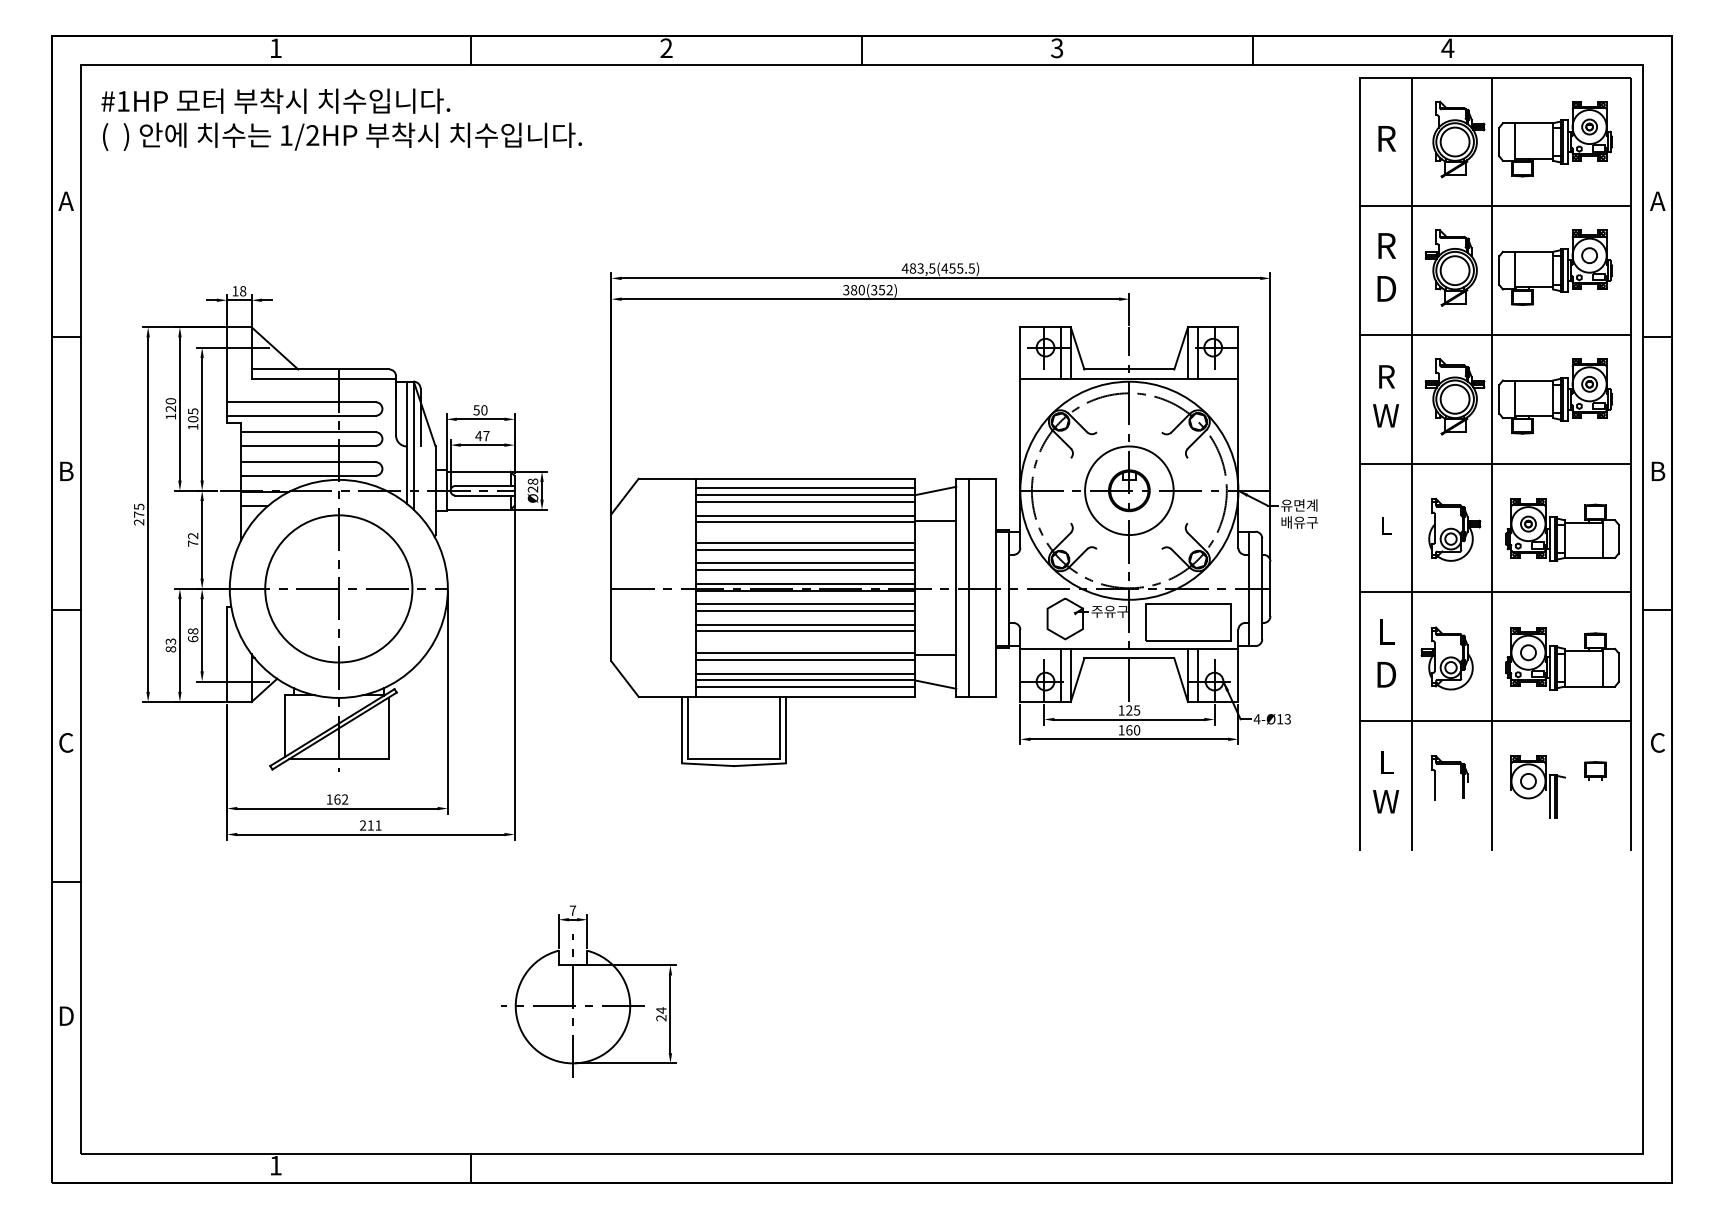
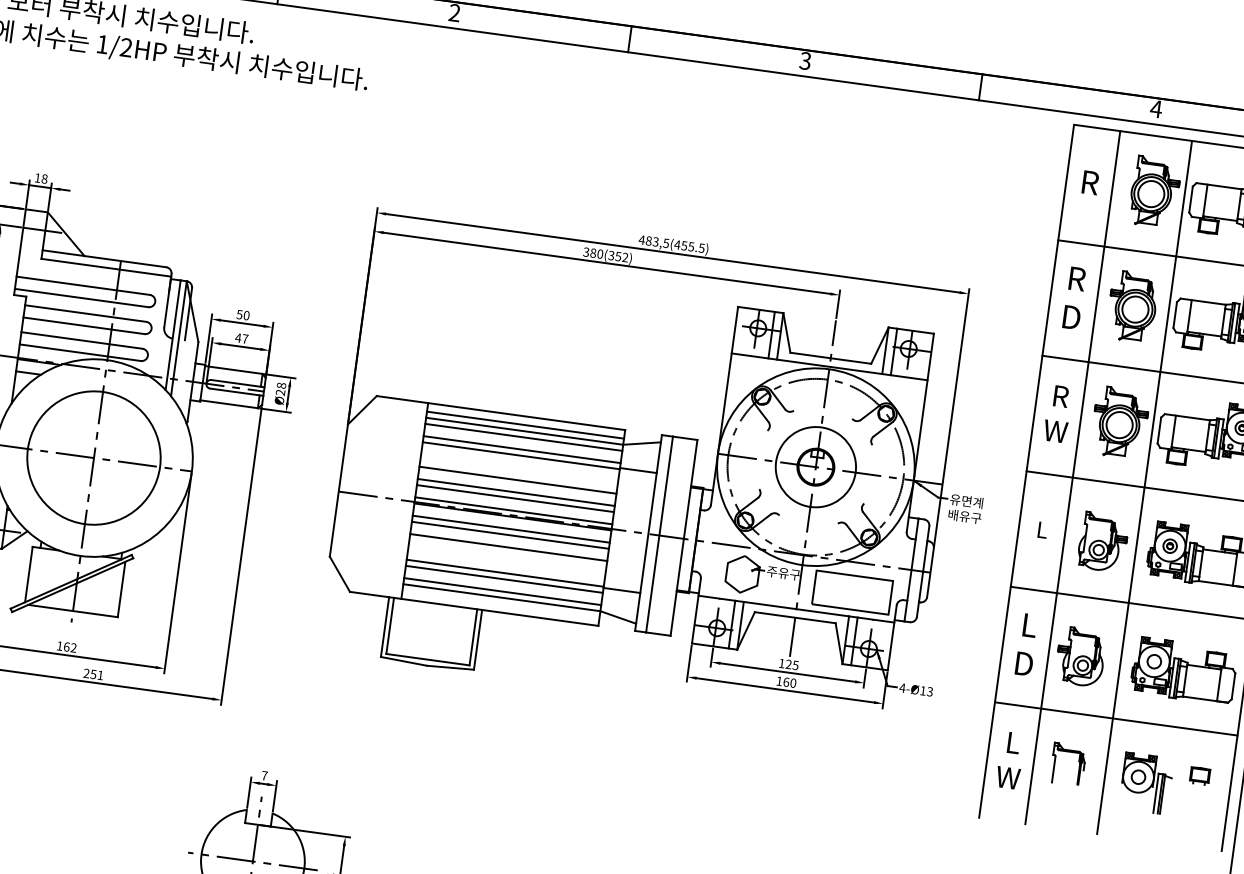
line: (805, 542) -> (518, 473), removed
line: (805, 631) -> (507, 553), removed
line: (805, 687) -> (500, 603), removed
text: (370, 825) -> (93, 674), 211 -> 251

